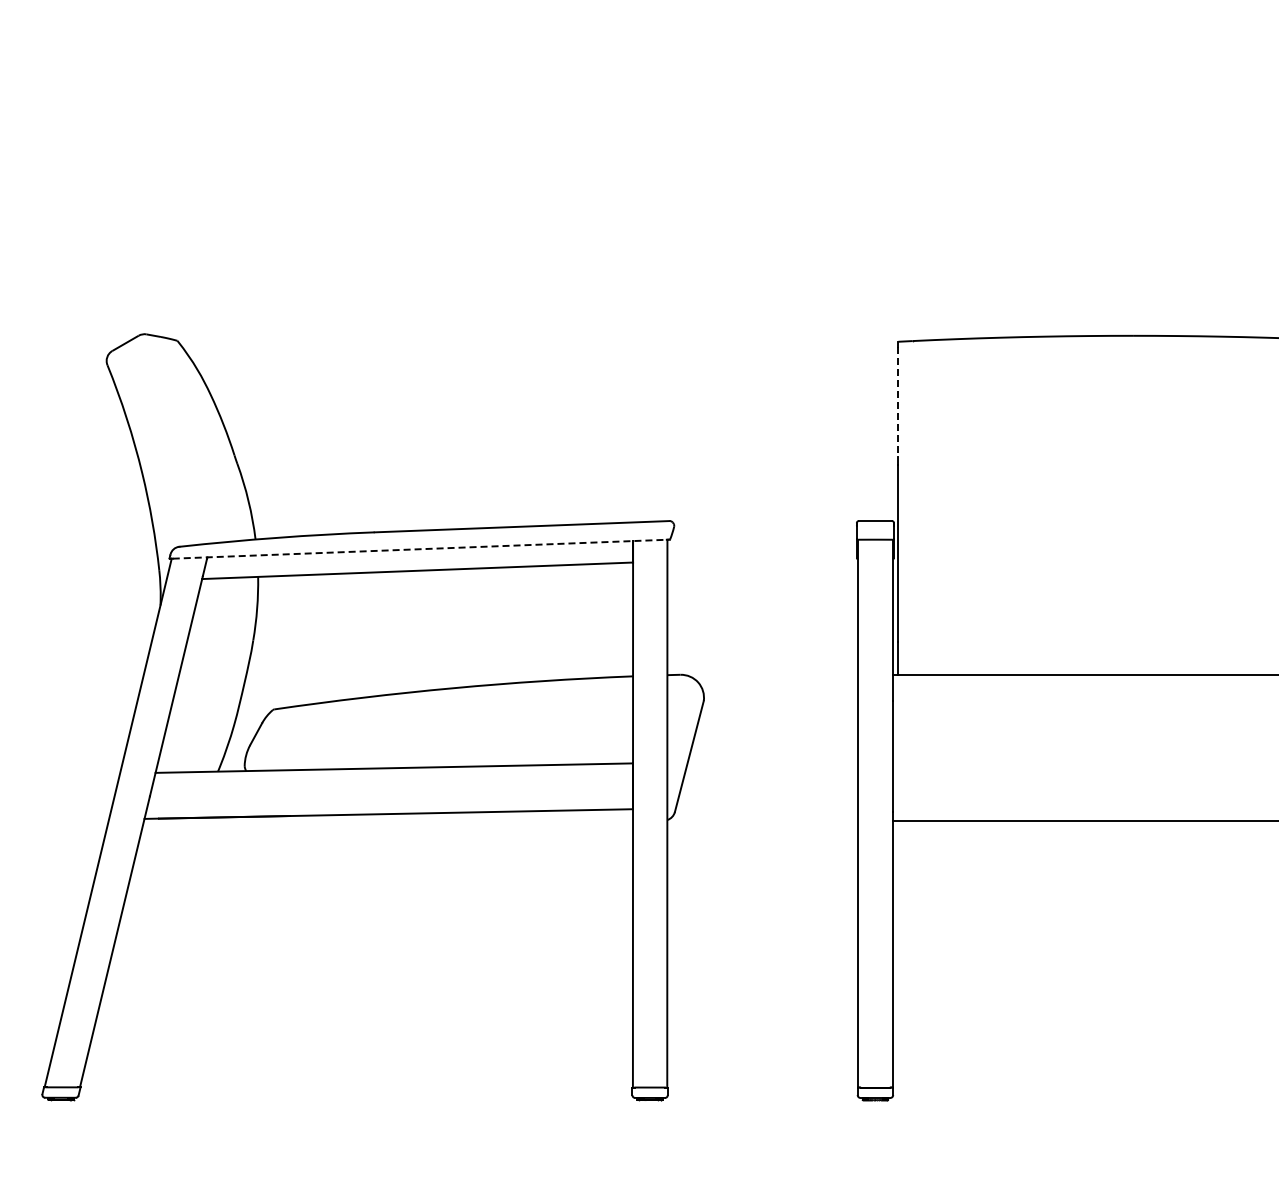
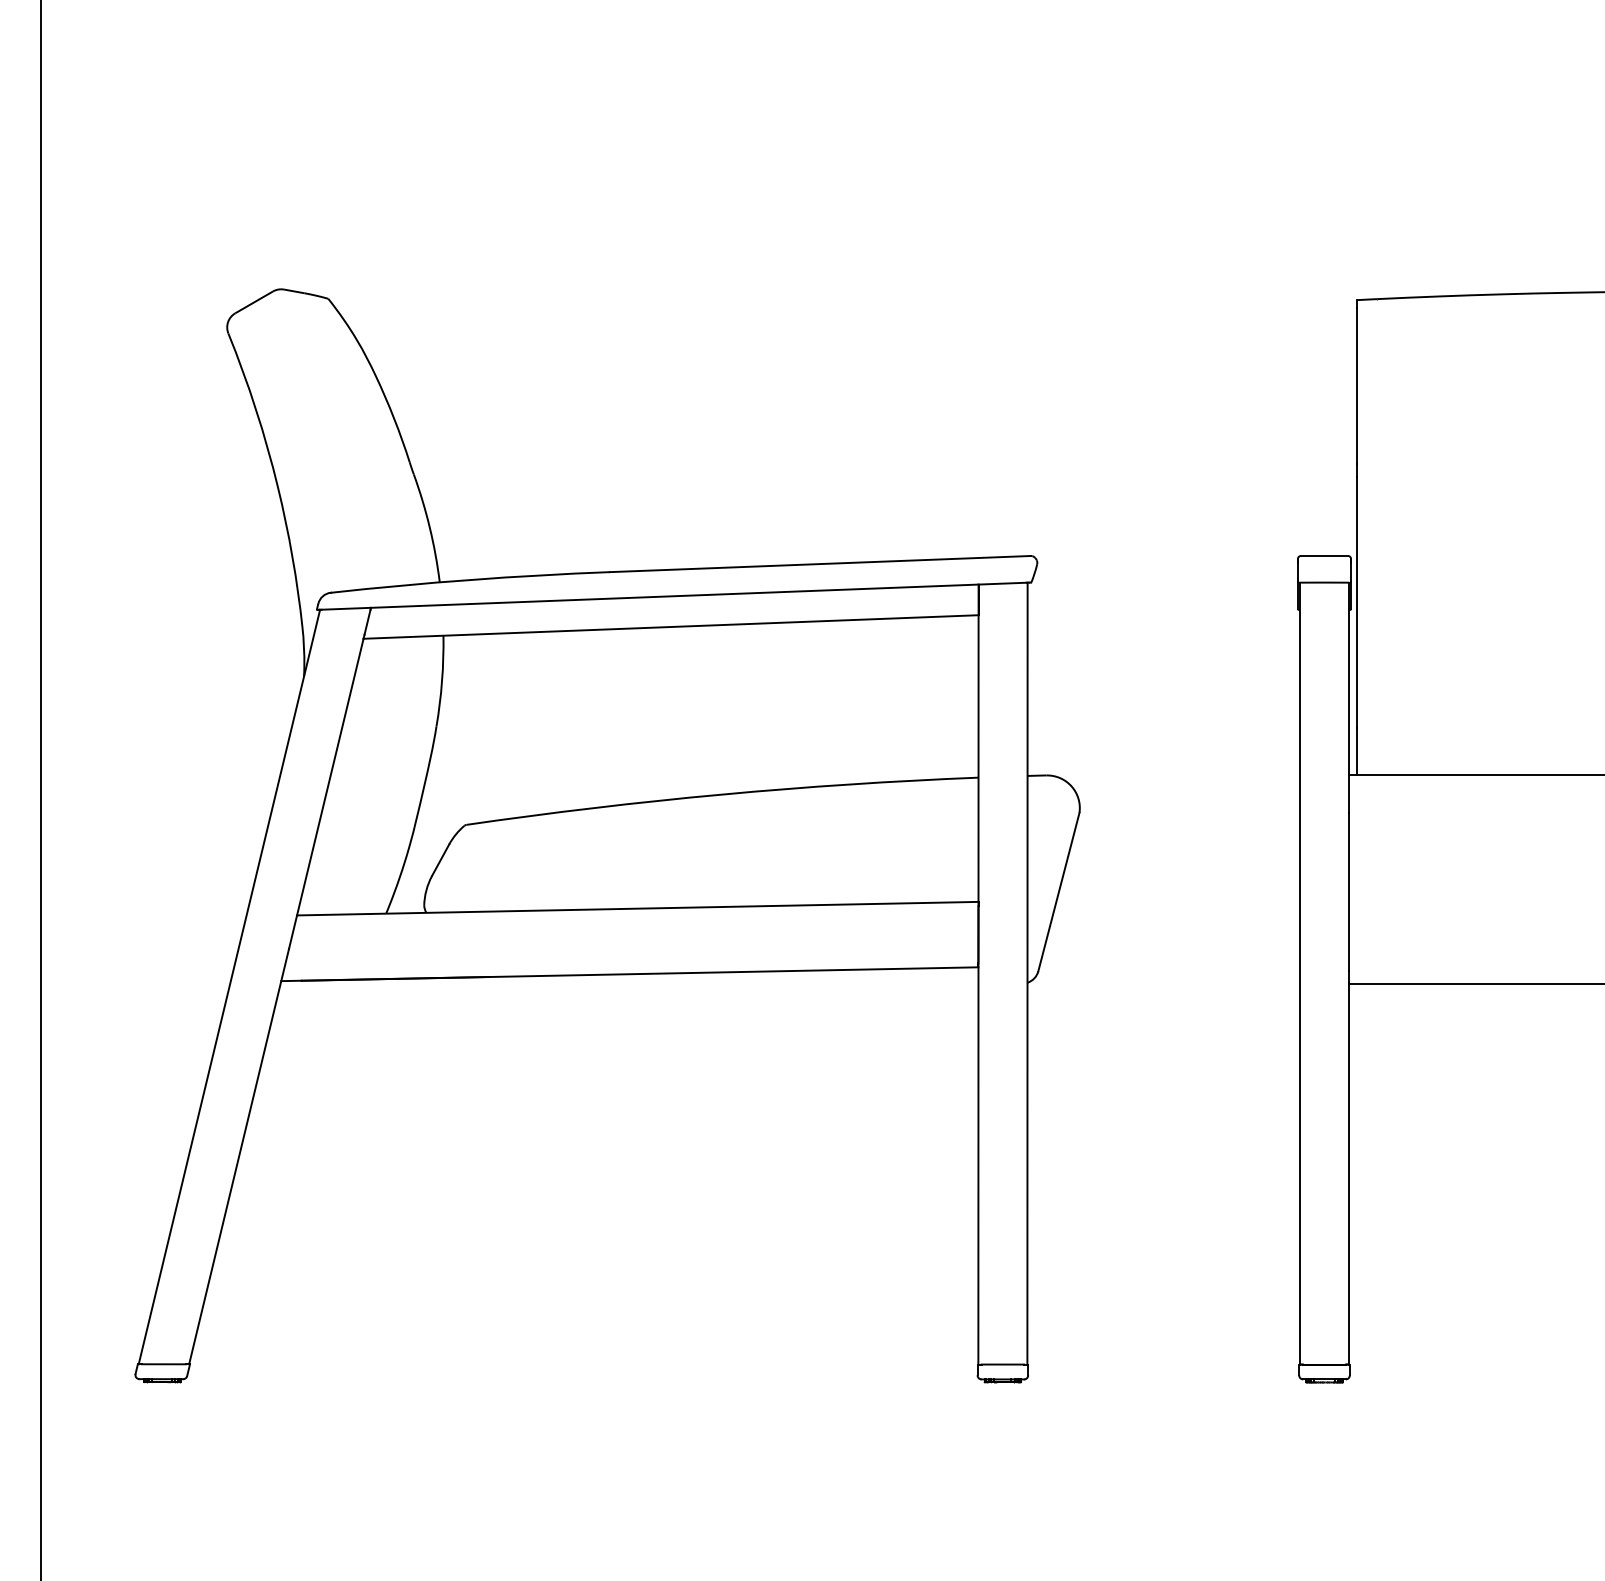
line: (898, 402) -> (1357, 386), dashed -> solid
line: (420, 549) -> (675, 596), dashed -> solid

